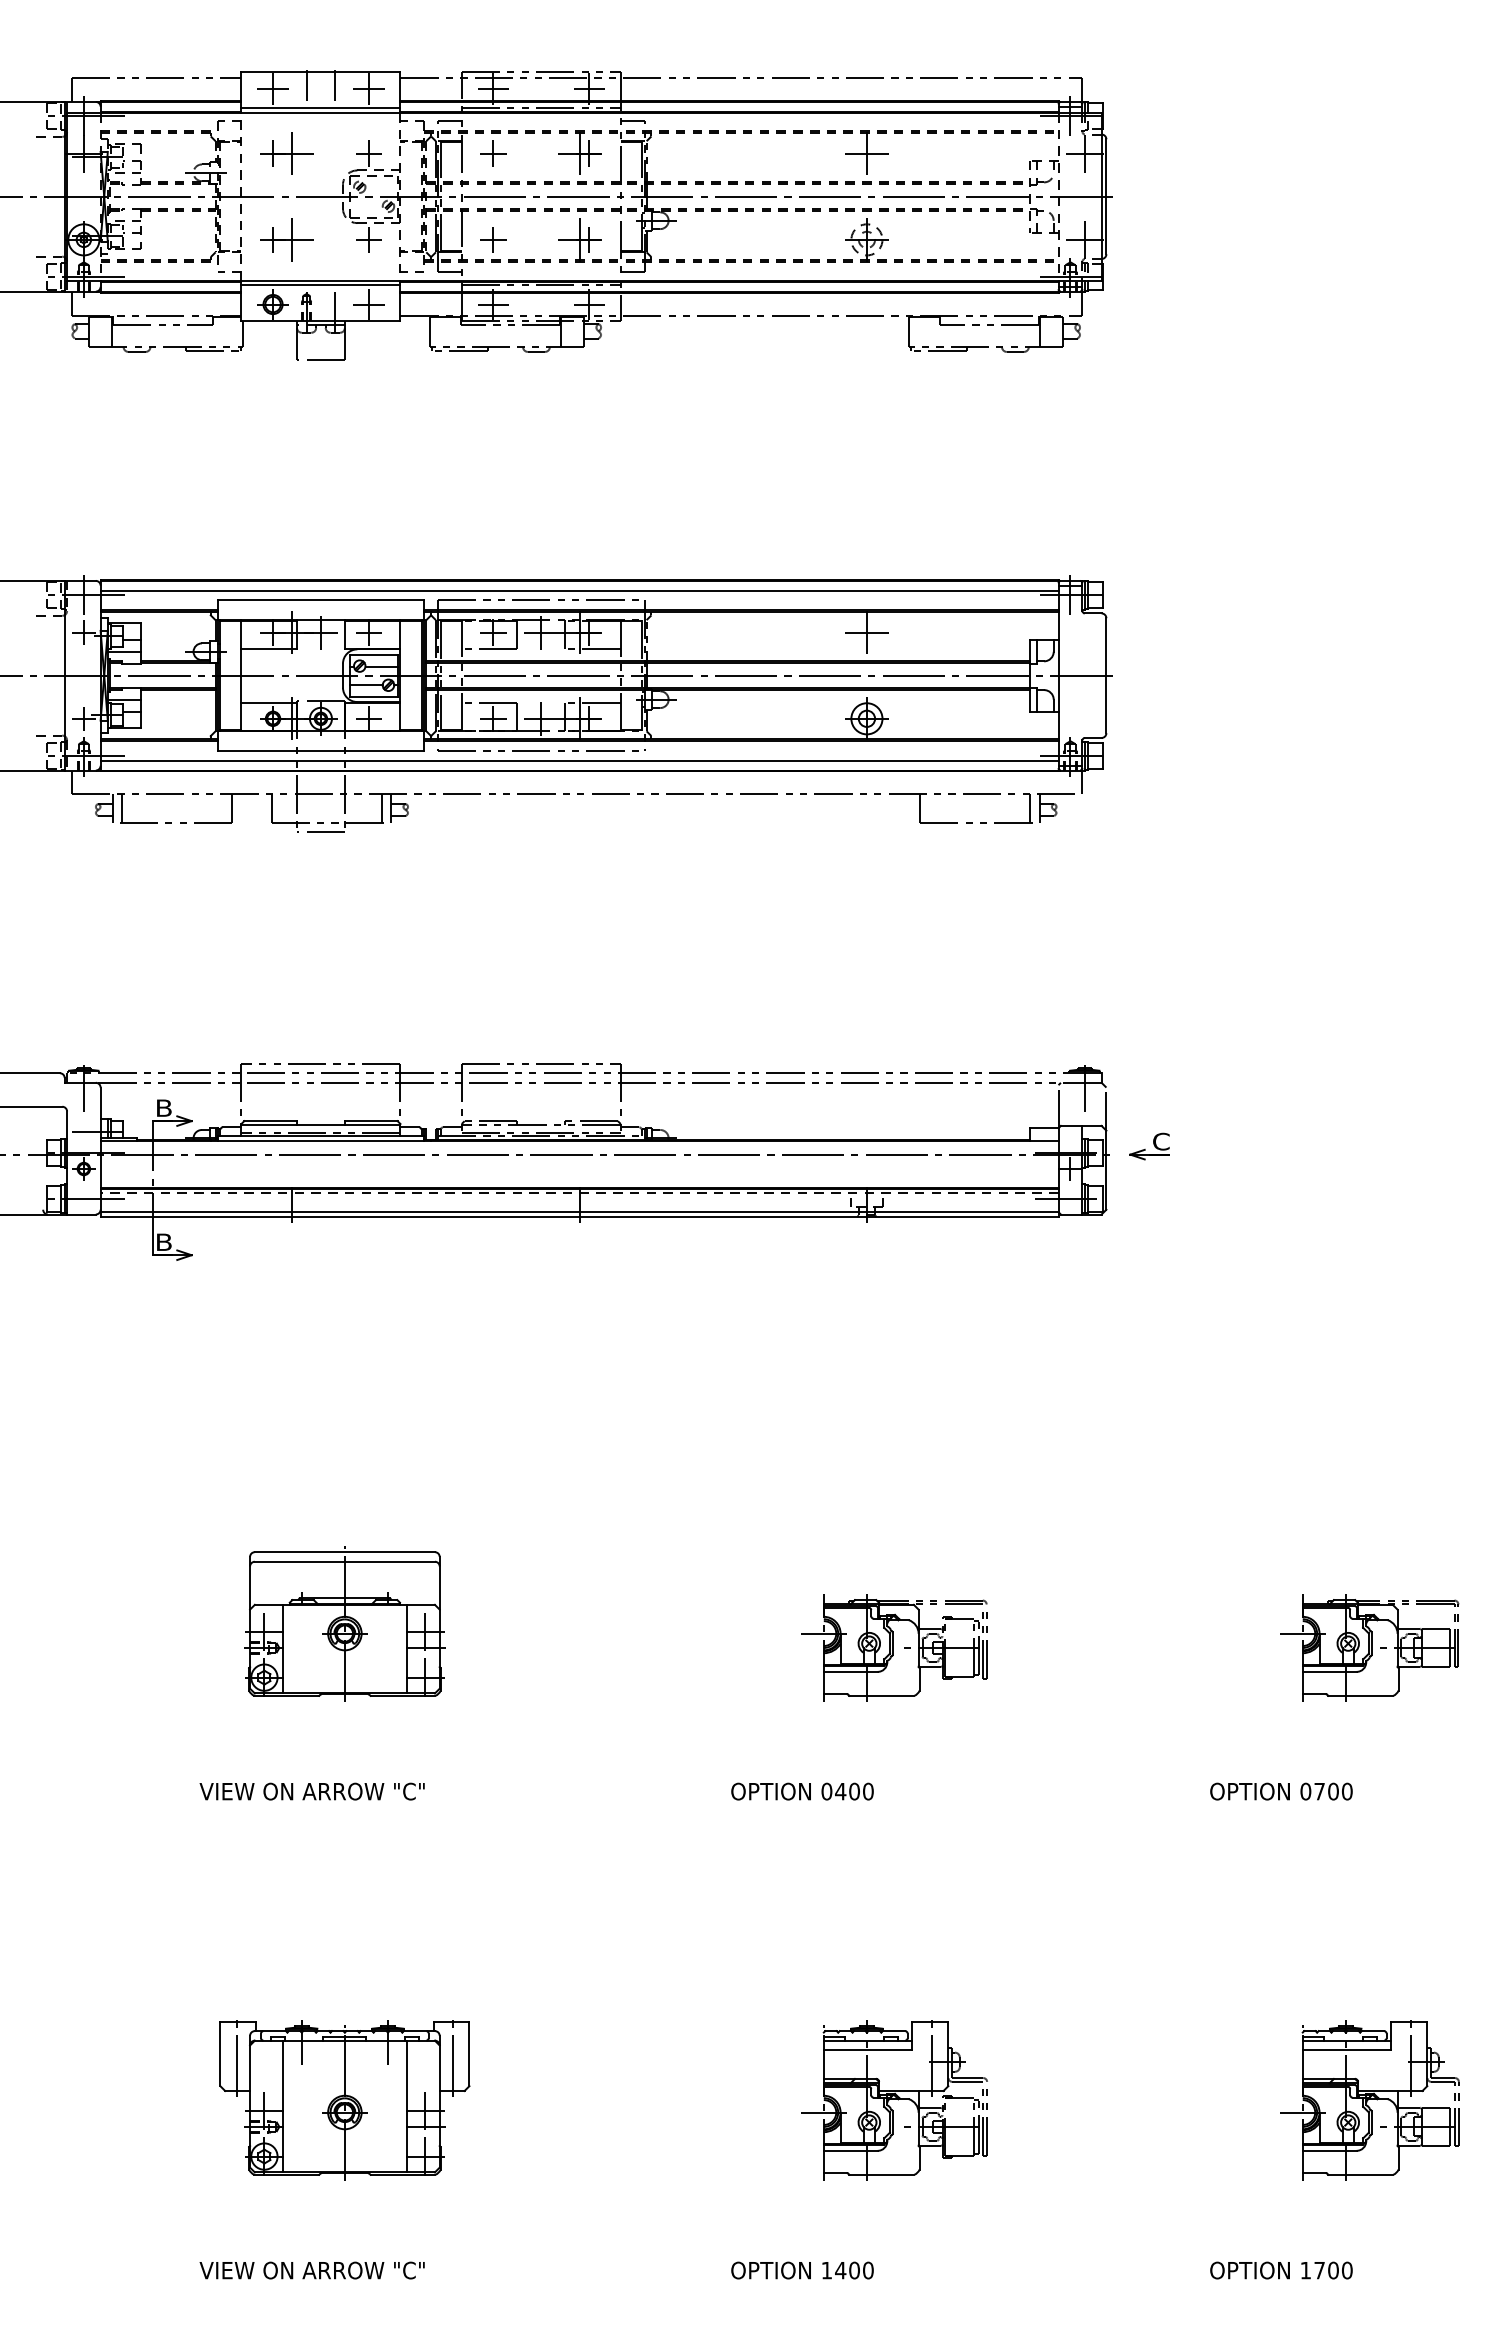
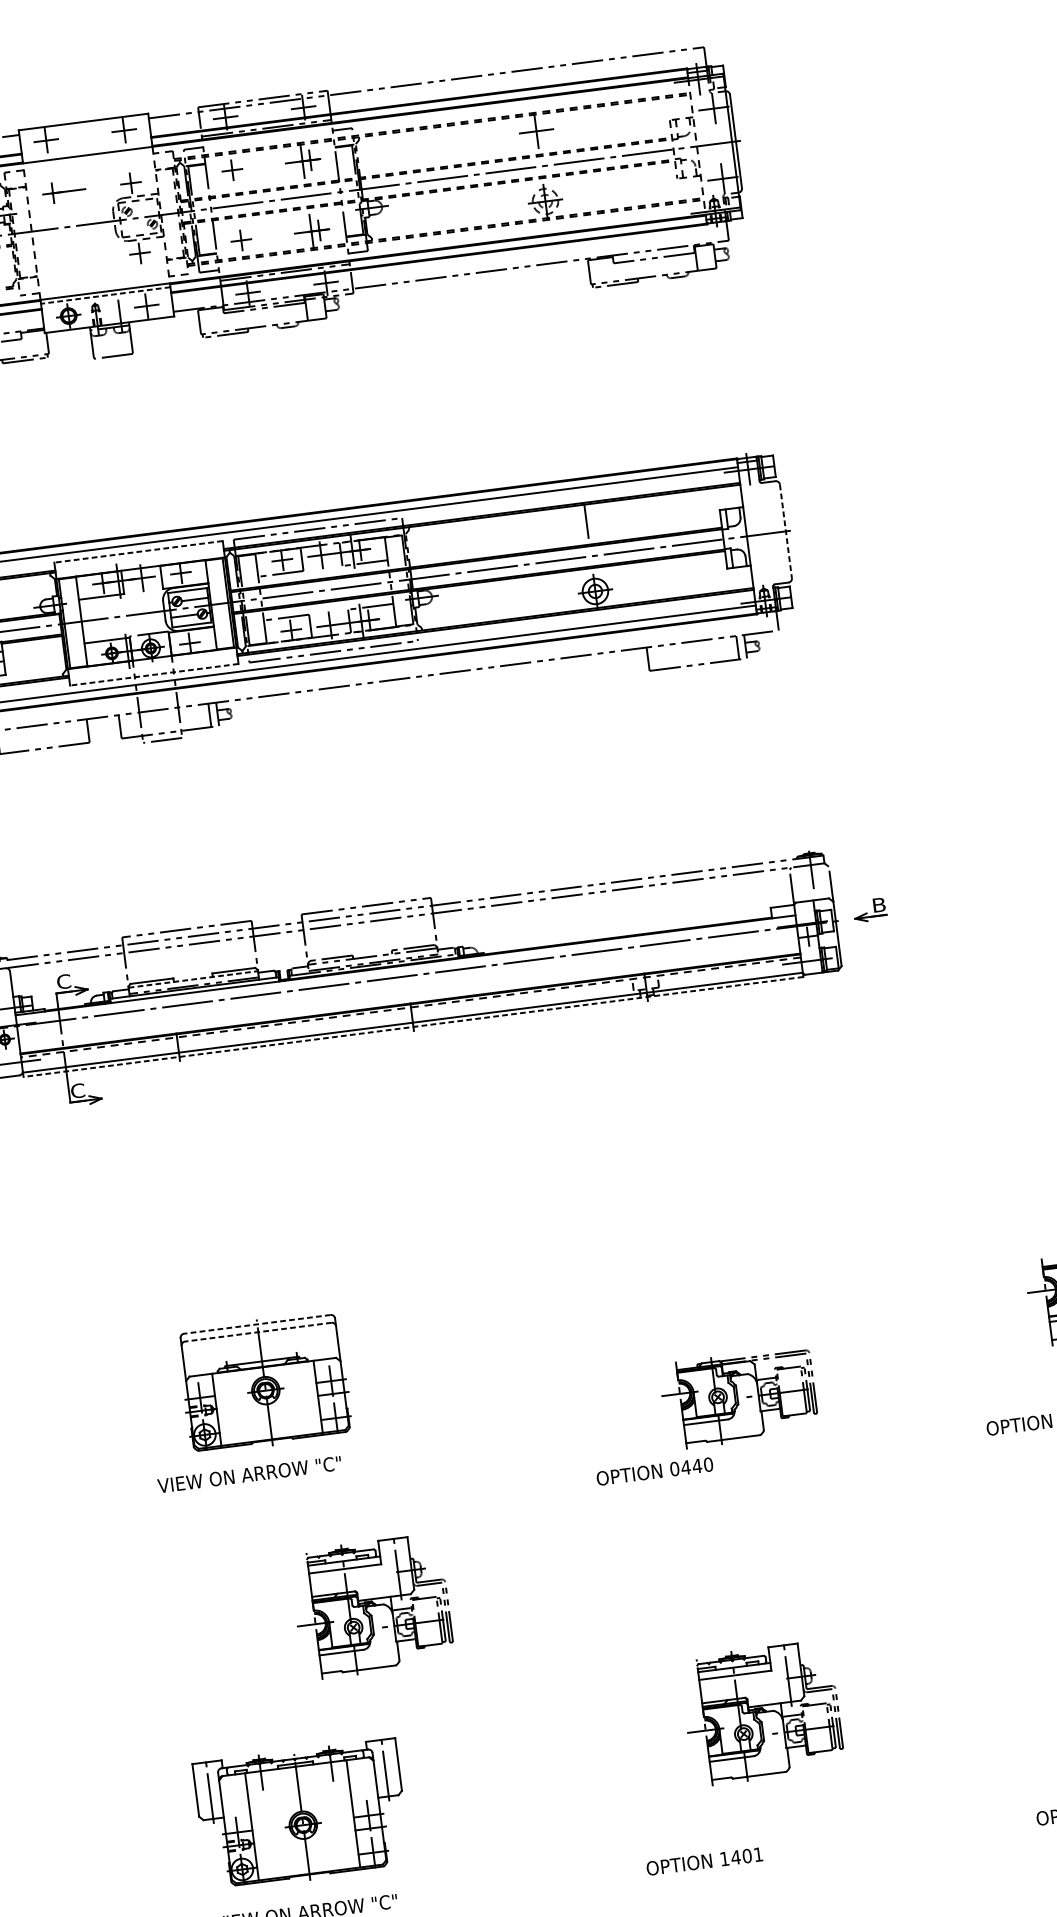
line: (306, 85) -> (73, 134), removed
line: (335, 85) -> (96, 131), removed
line: (320, 108) -> (86, 151), removed
line: (292, 153) -> (68, 191), removed
part: (286, 239) -> (72, 261), removed
line: (320, 285) -> (105, 295), solid -> dashed
line: (320, 600) -> (138, 552), solid -> dashed
line: (866, 632) -> (586, 521), removed
line: (1106, 676) -> (786, 532), solid -> dashed
line: (320, 751) -> (153, 675), solid -> dashed
text: (164, 1108) -> (64, 981), B -> C
line: (320, 1125) -> (192, 979), solid -> dashed
text: (1161, 1141) -> (879, 904), C -> B
line: (579, 1216) -> (413, 1026), solid -> dashed
text: (164, 1242) -> (78, 1091), B -> C
line: (344, 1552) -> (257, 1324), solid -> dashed
line: (344, 1561) -> (258, 1332), solid -> dashed
part: (894, 1647) -> (738, 1397), moved
text: (311, 1791) -> (248, 1474), moved
text: (854, 1791) -> (697, 1466), 0400 -> 0440
part: (439, 1911) -> (371, 1607), added
part: (344, 2100) -> (301, 1815), moved
text: (868, 2270) -> (758, 1854), 1400 -> 1401

